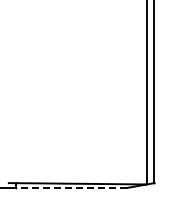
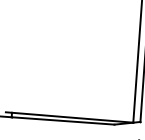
line: (71, 188) -> (63, 121), dashed -> solid

